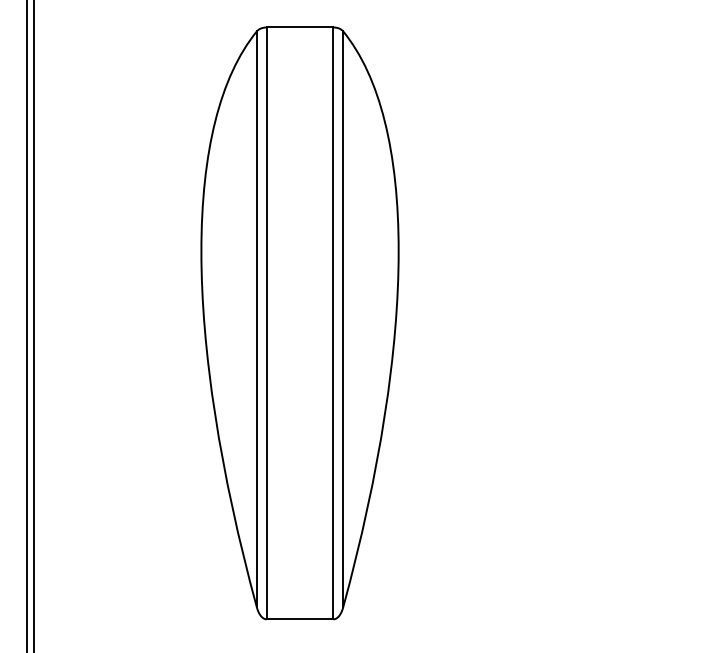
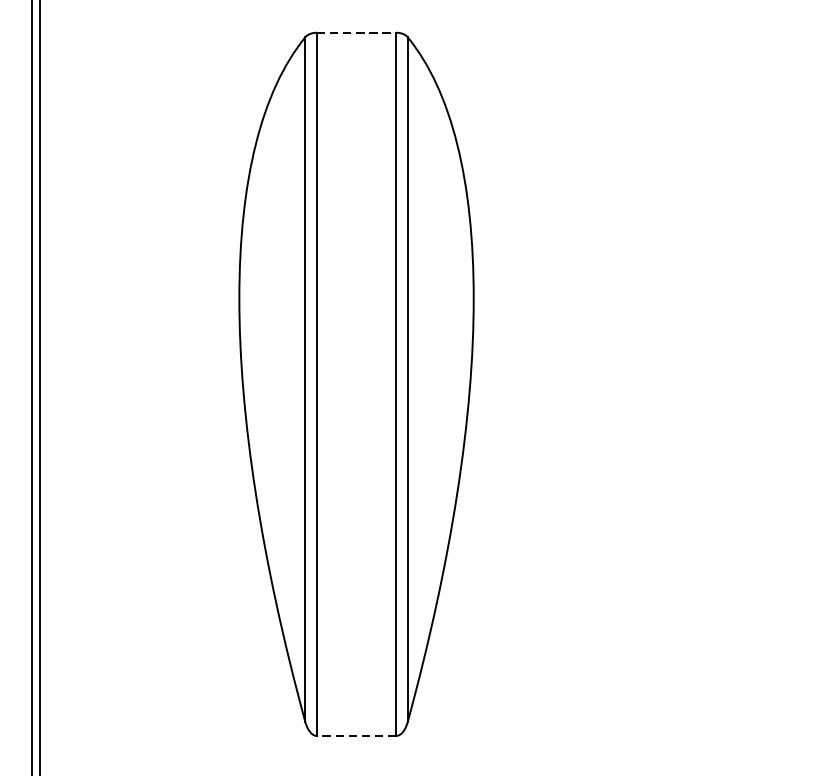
line: (300, 27) -> (357, 32), solid -> dashed
line: (299, 619) -> (355, 736), solid -> dashed

